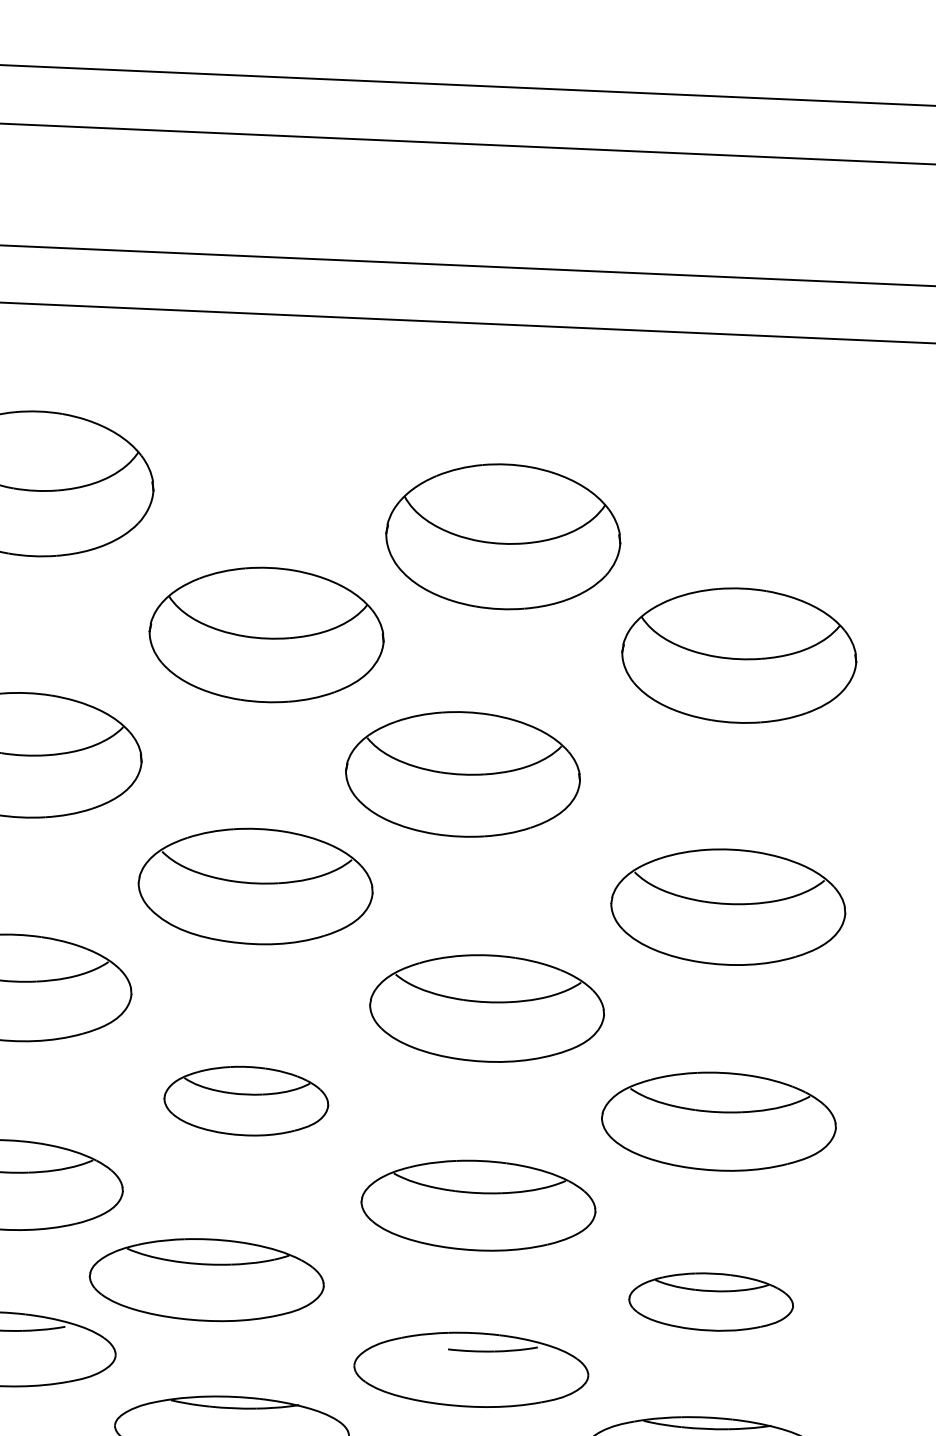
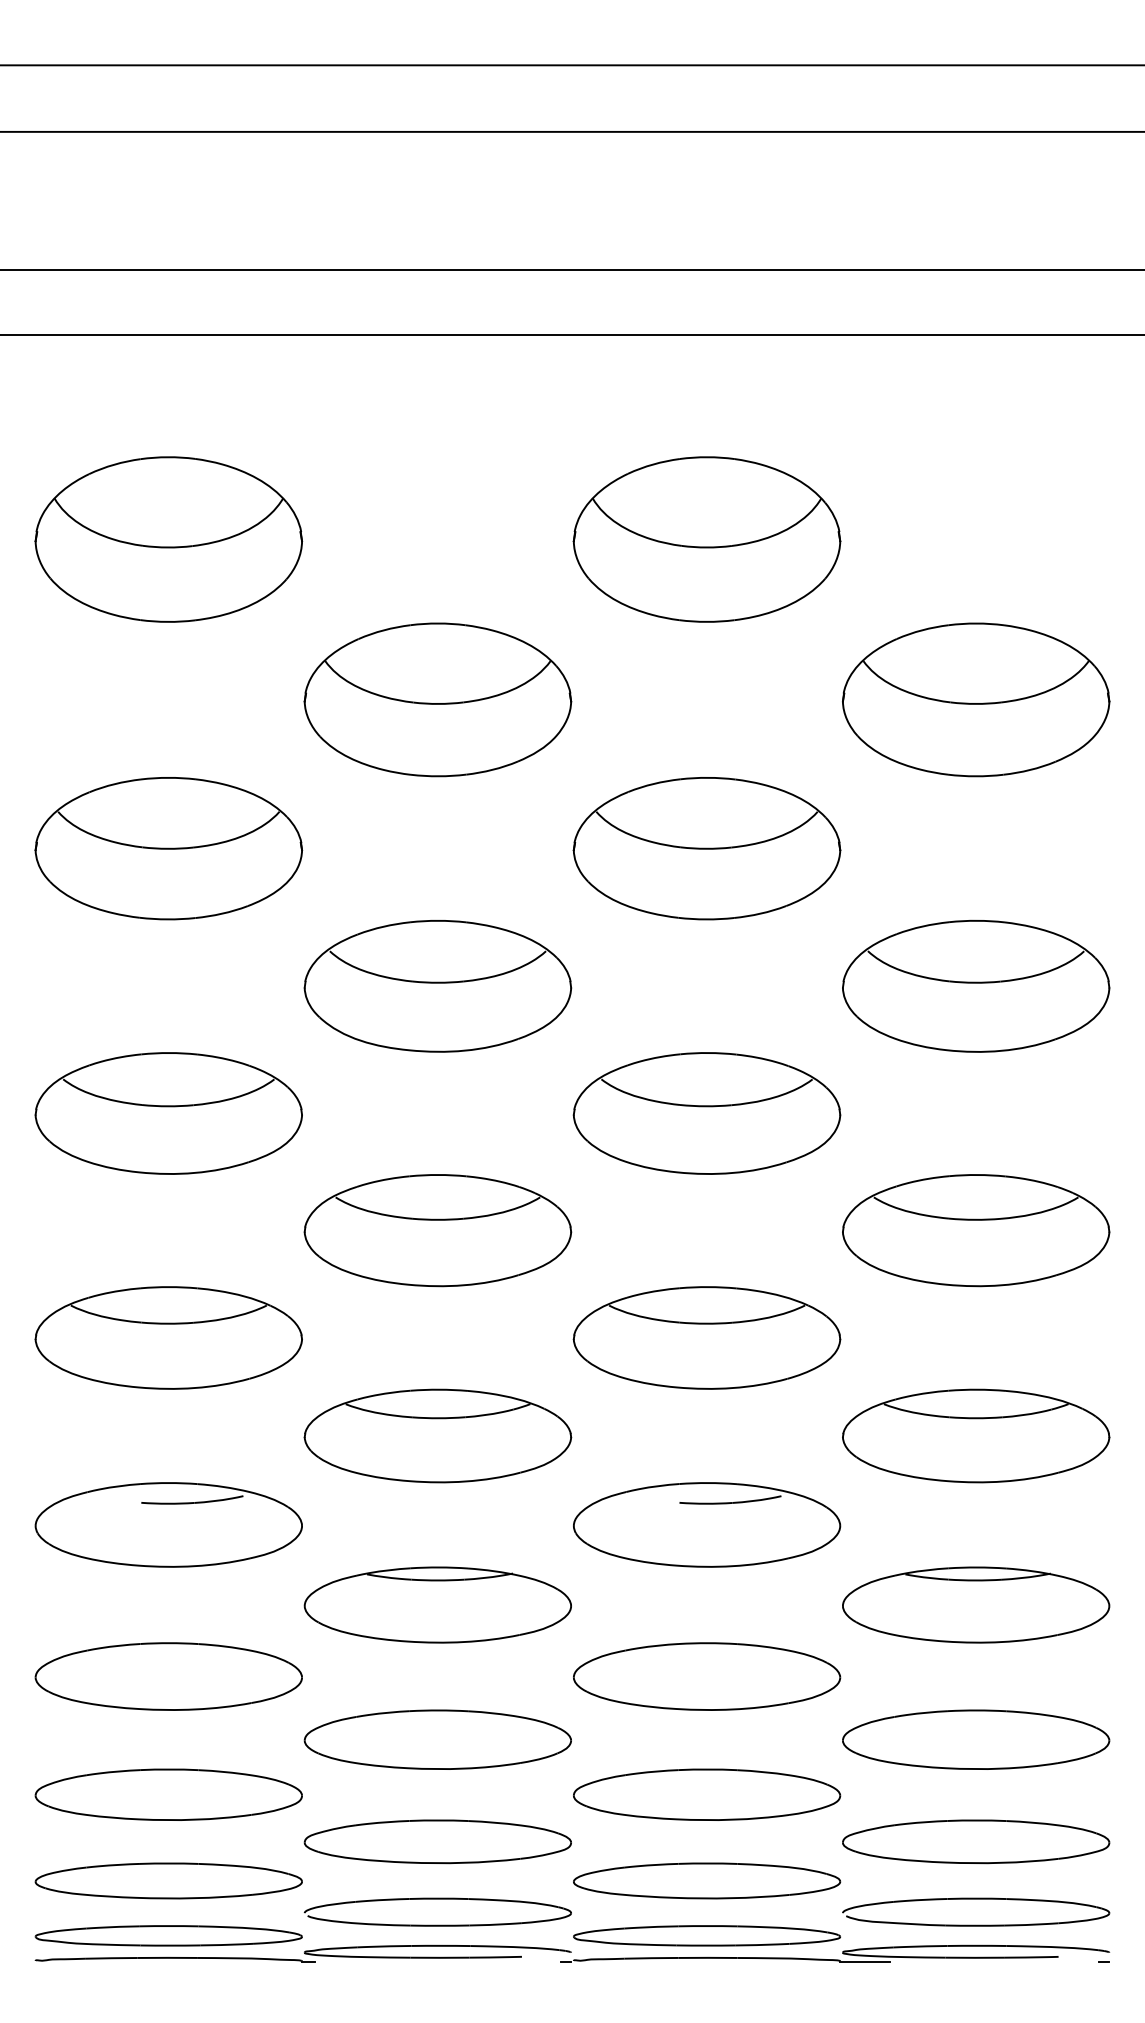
part: (502, 536) -> (706, 539), moved
part: (462, 774) -> (706, 848), moved
part: (245, 1100) -> (437, 1230), size x1.43
part: (206, 1279) -> (437, 1435), moved
part: (711, 1301) -> (976, 1435), size x1.43

